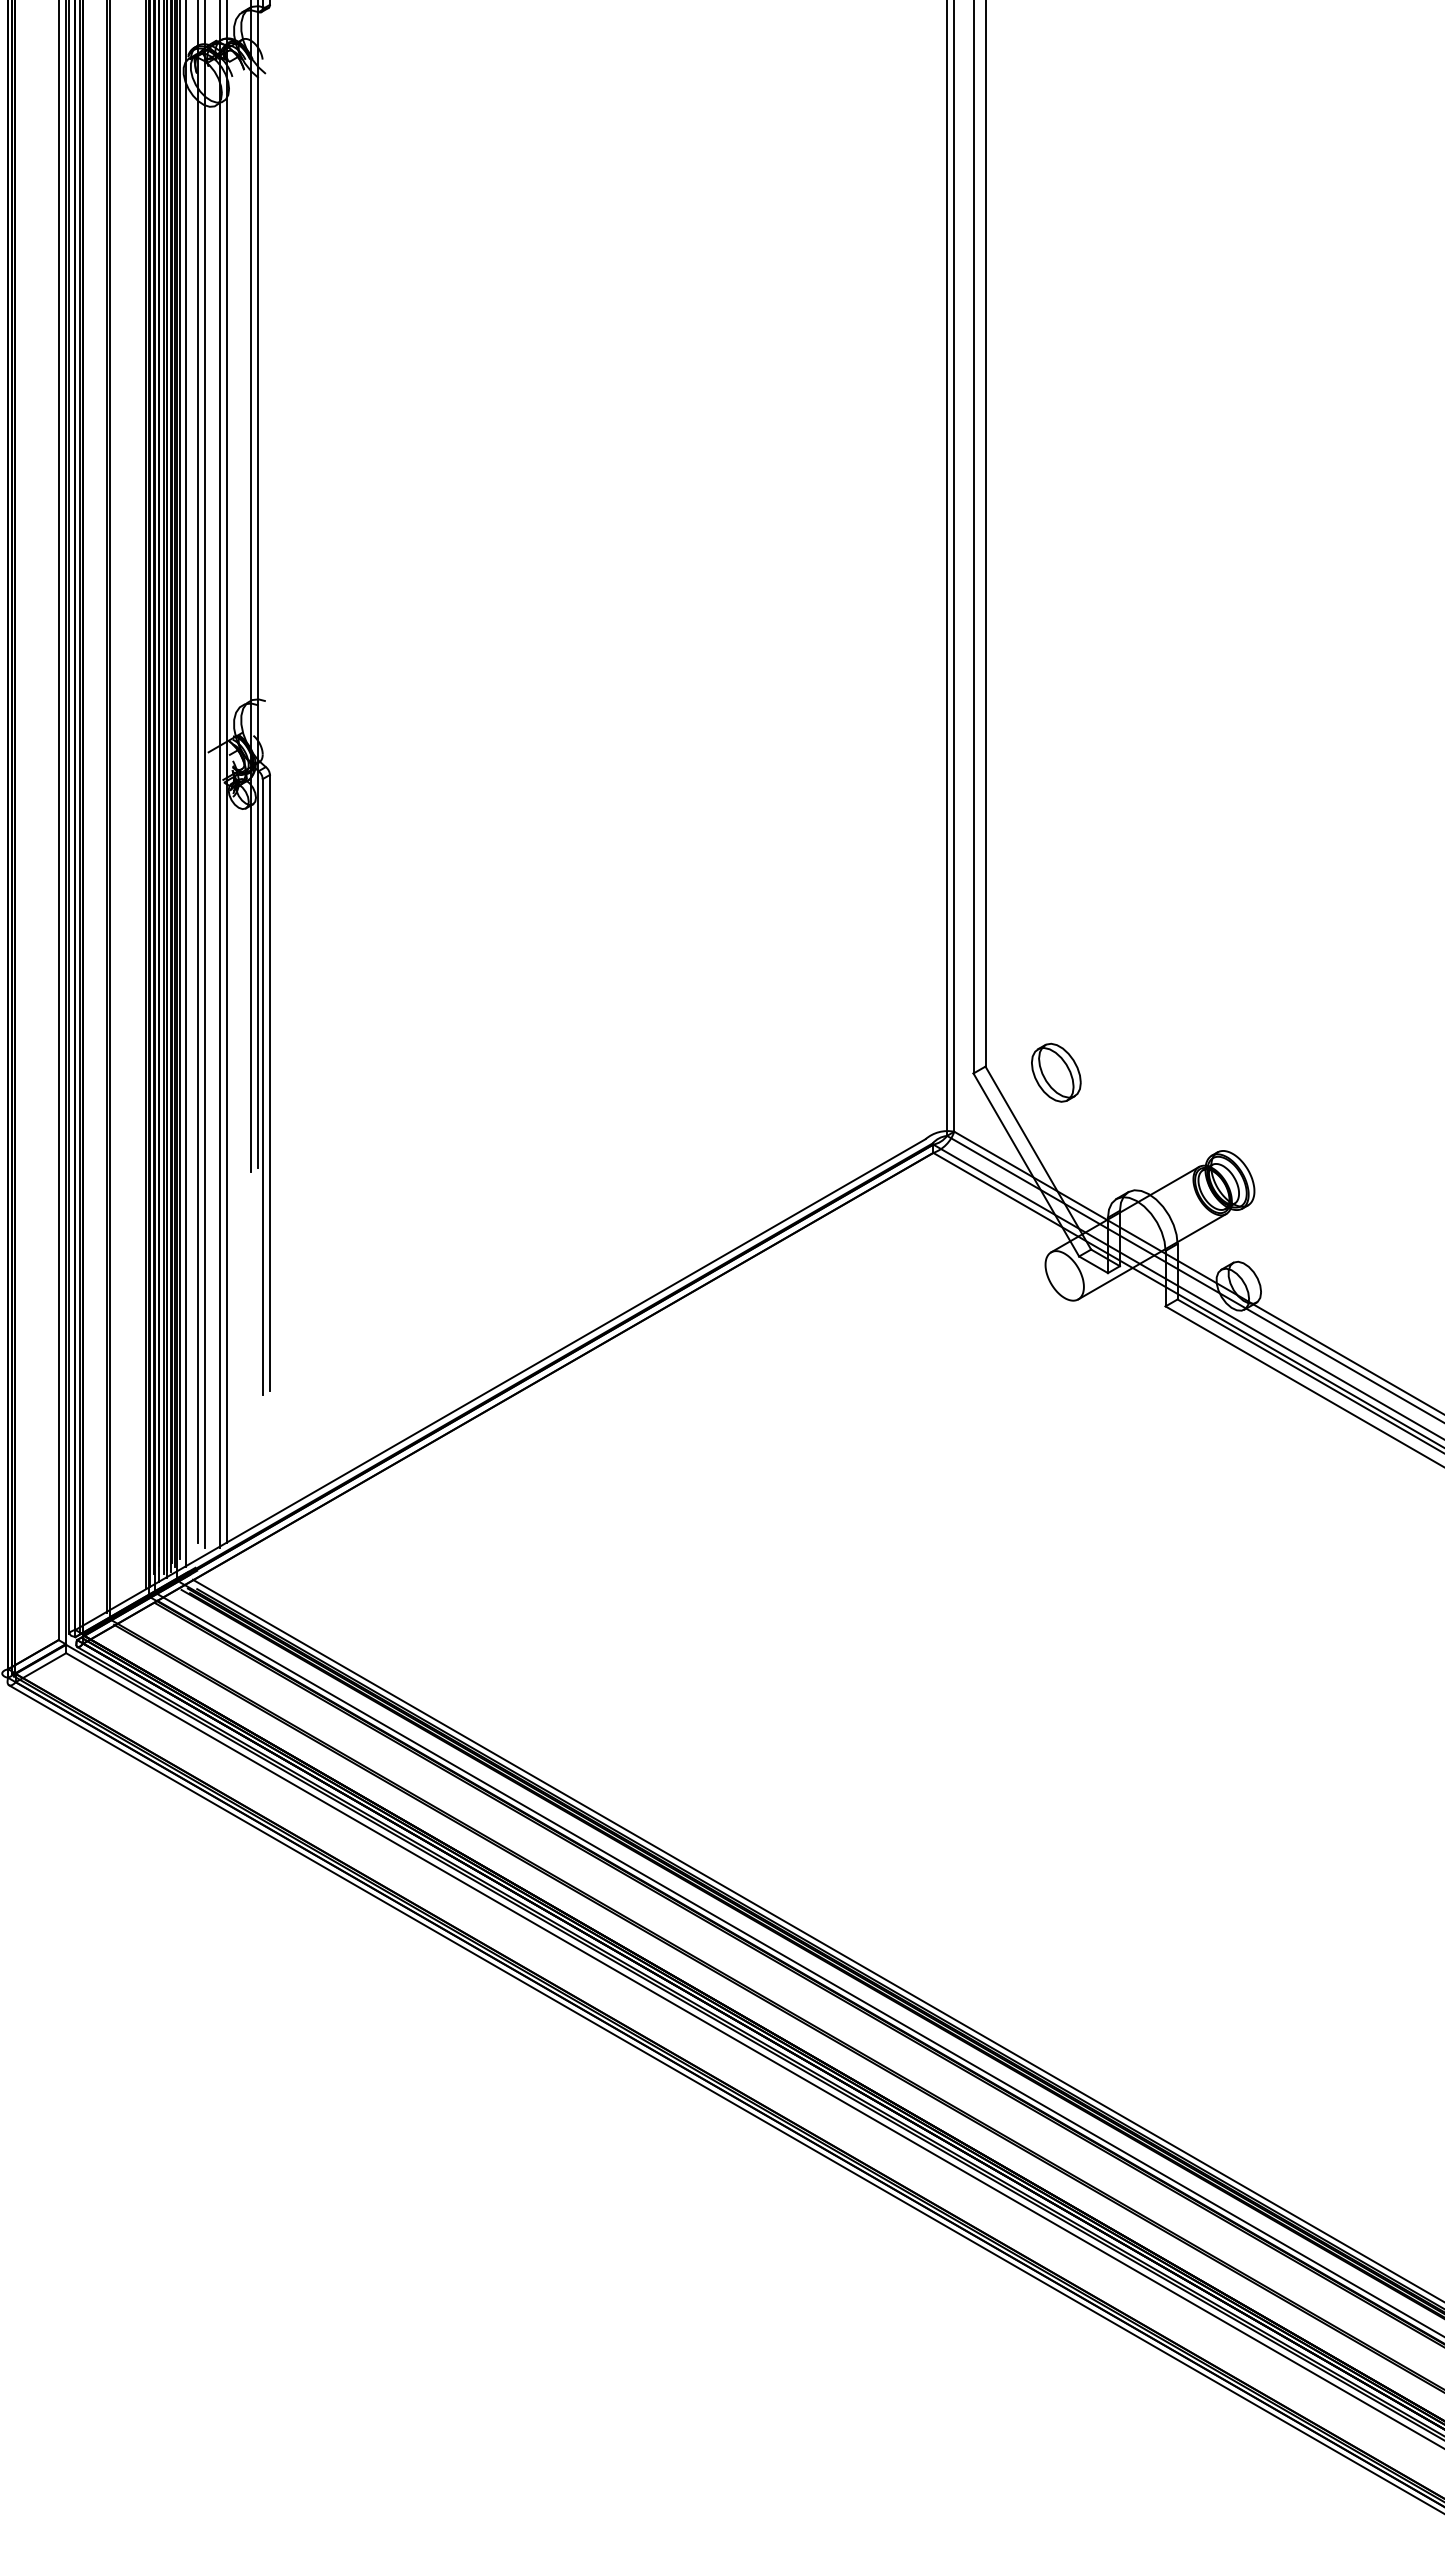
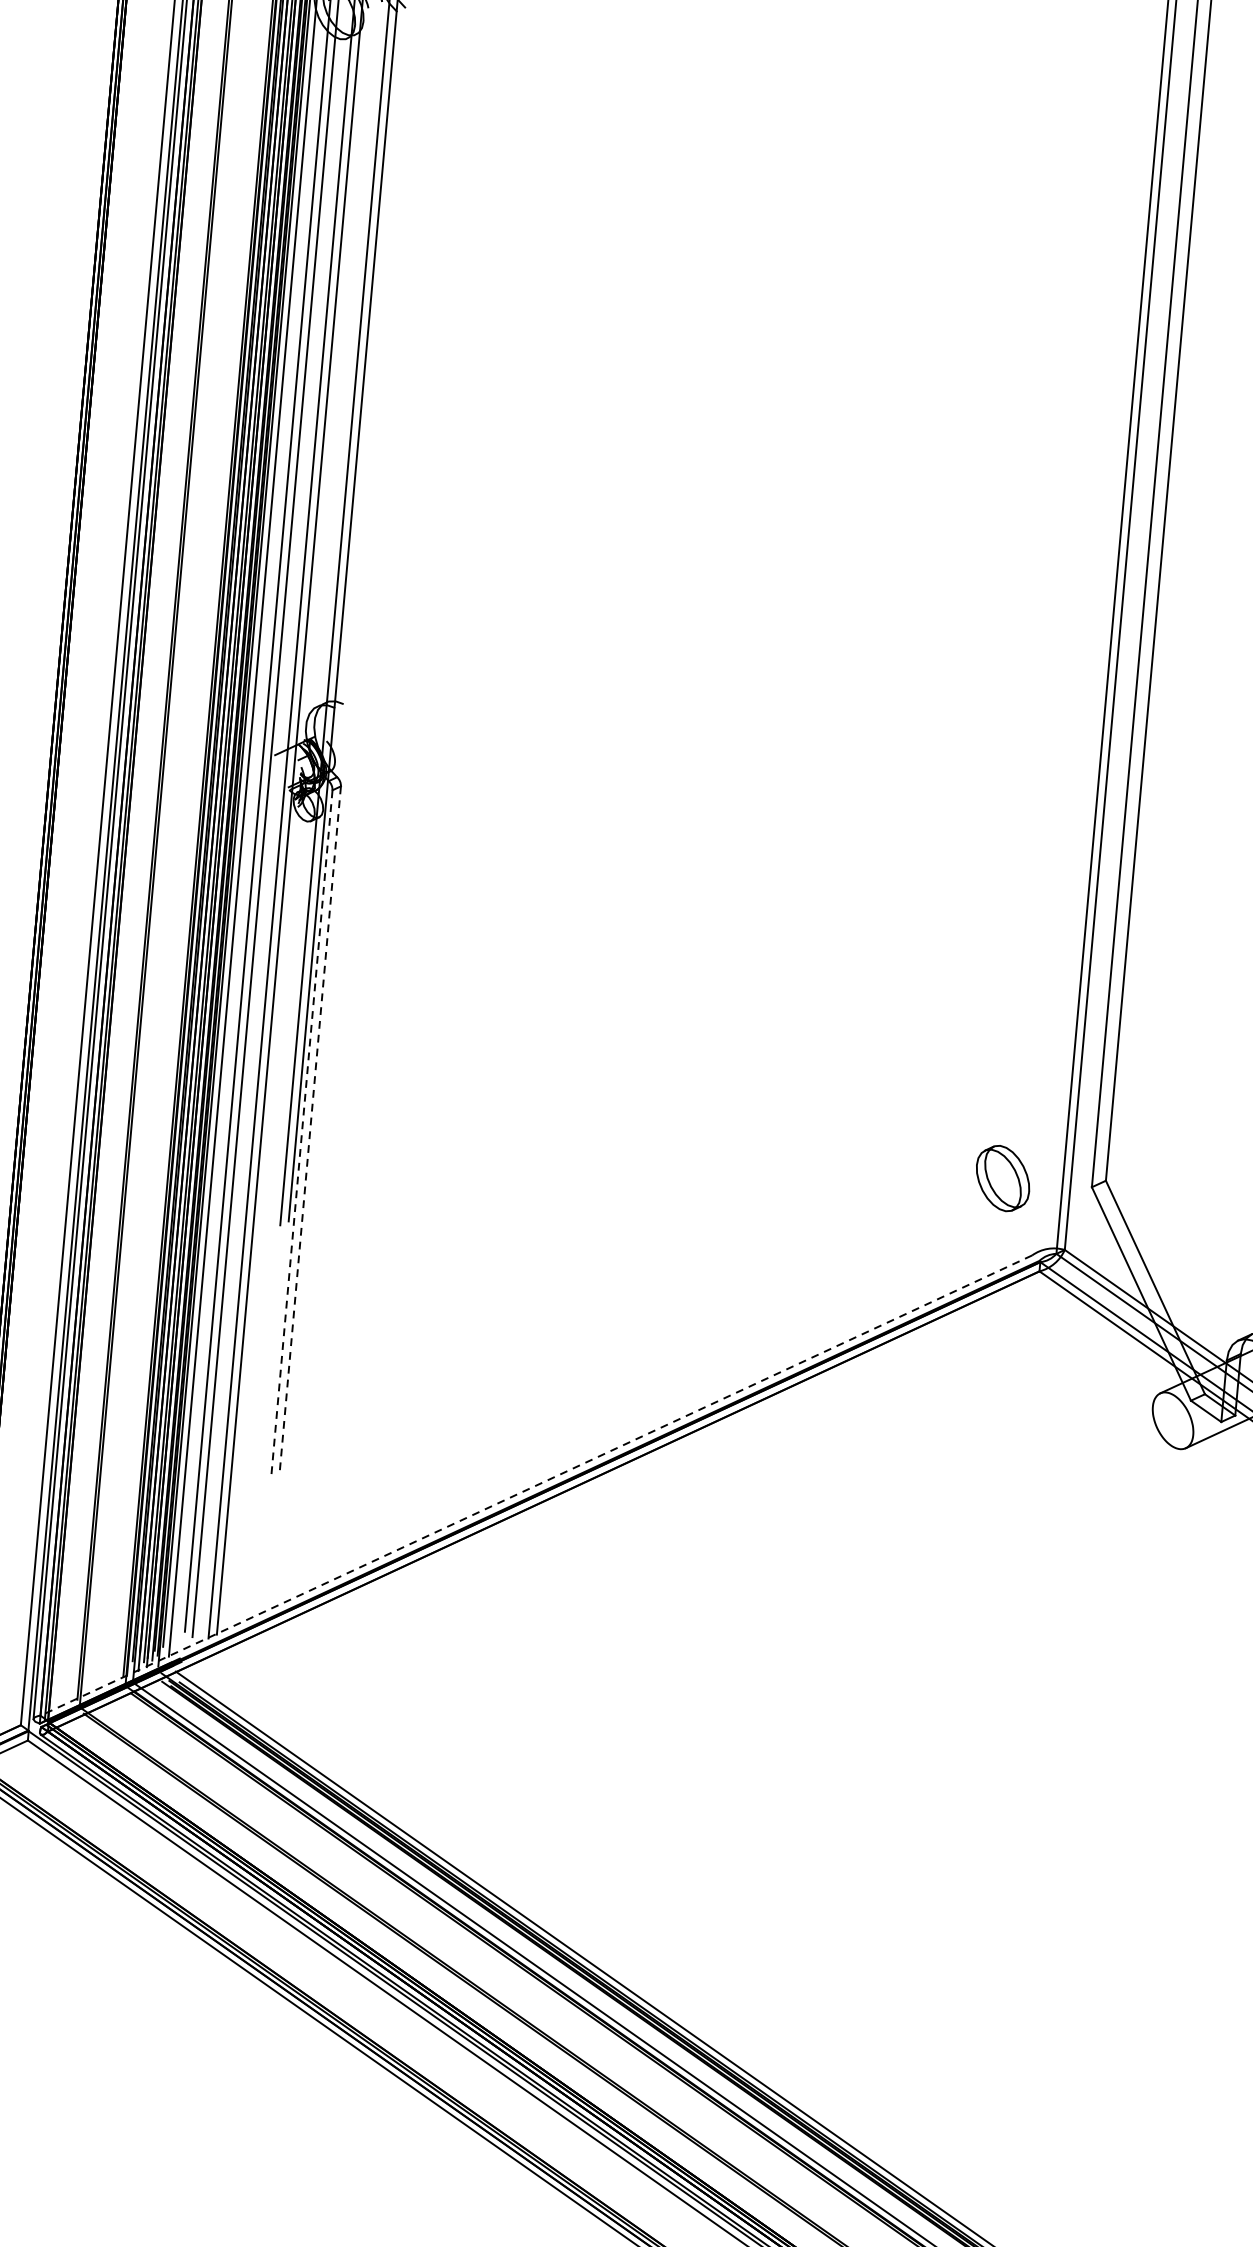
part: (1056, 1072) -> (1003, 1178), moved
line: (269, 1082) -> (309, 1127), solid -> dashed
line: (262, 1086) -> (301, 1131), solid -> dashed
line: (500, 1384) -> (536, 1485), solid -> dashed

